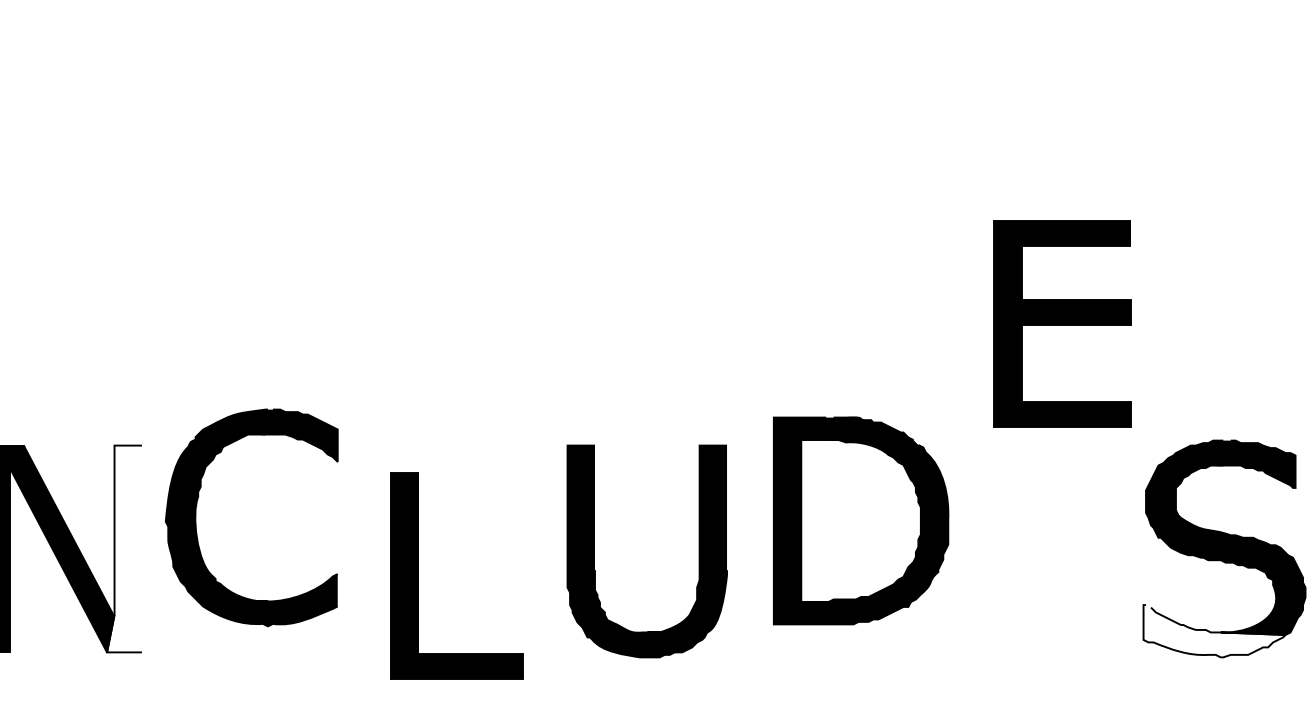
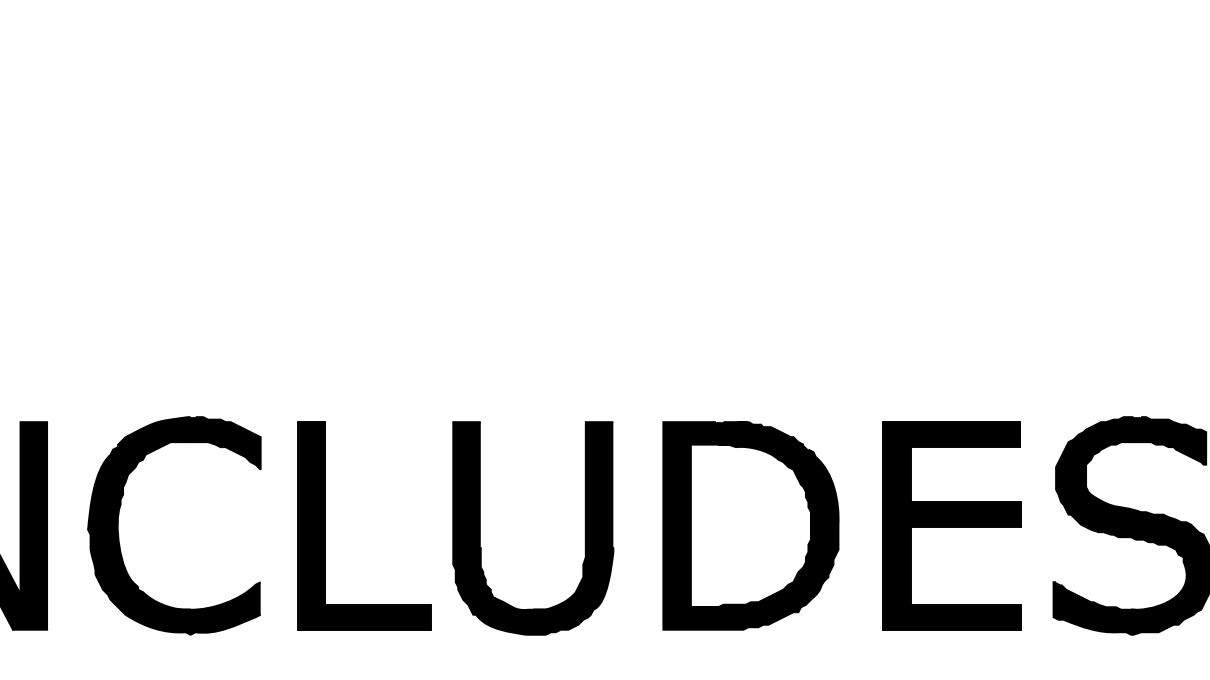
part: (1062, 323) -> (952, 525), moved
part: (196, 517) -> (118, 525), moved
part: (861, 520) -> (751, 525), moved
fill: (124, 548) -> (30, 525), added
part: (594, 551) -> (480, 528), moved
part: (418, 575) -> (325, 525), moved
fill: (1214, 631) -> (1124, 608), added

